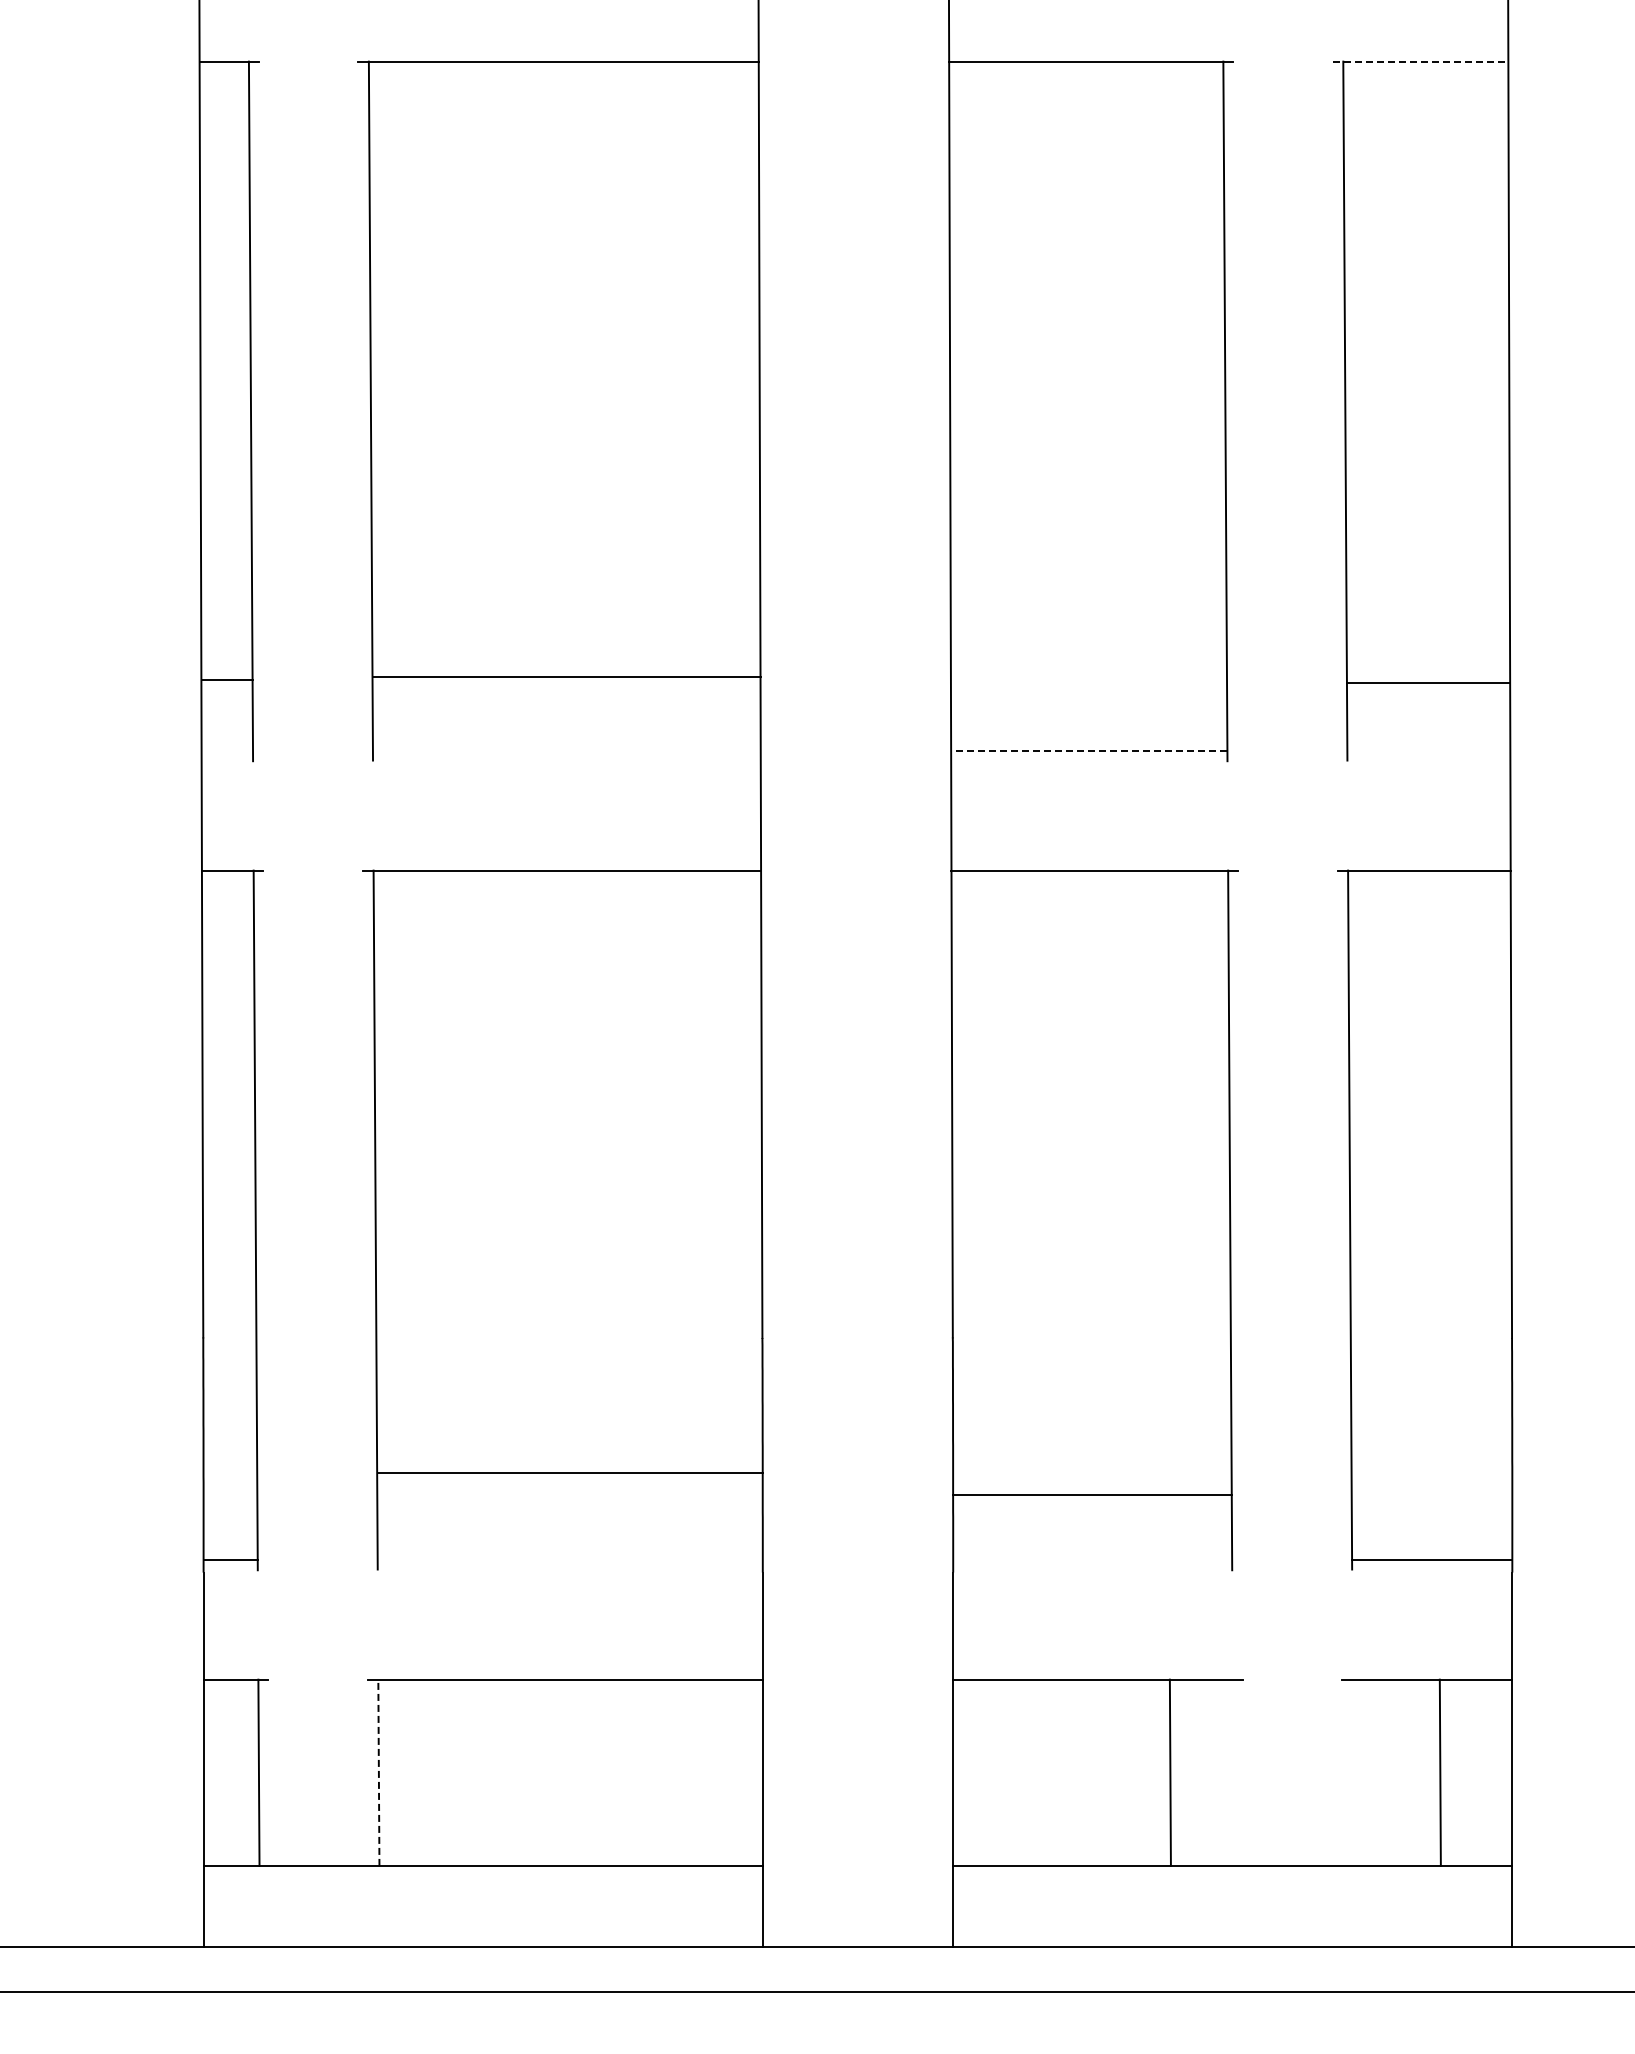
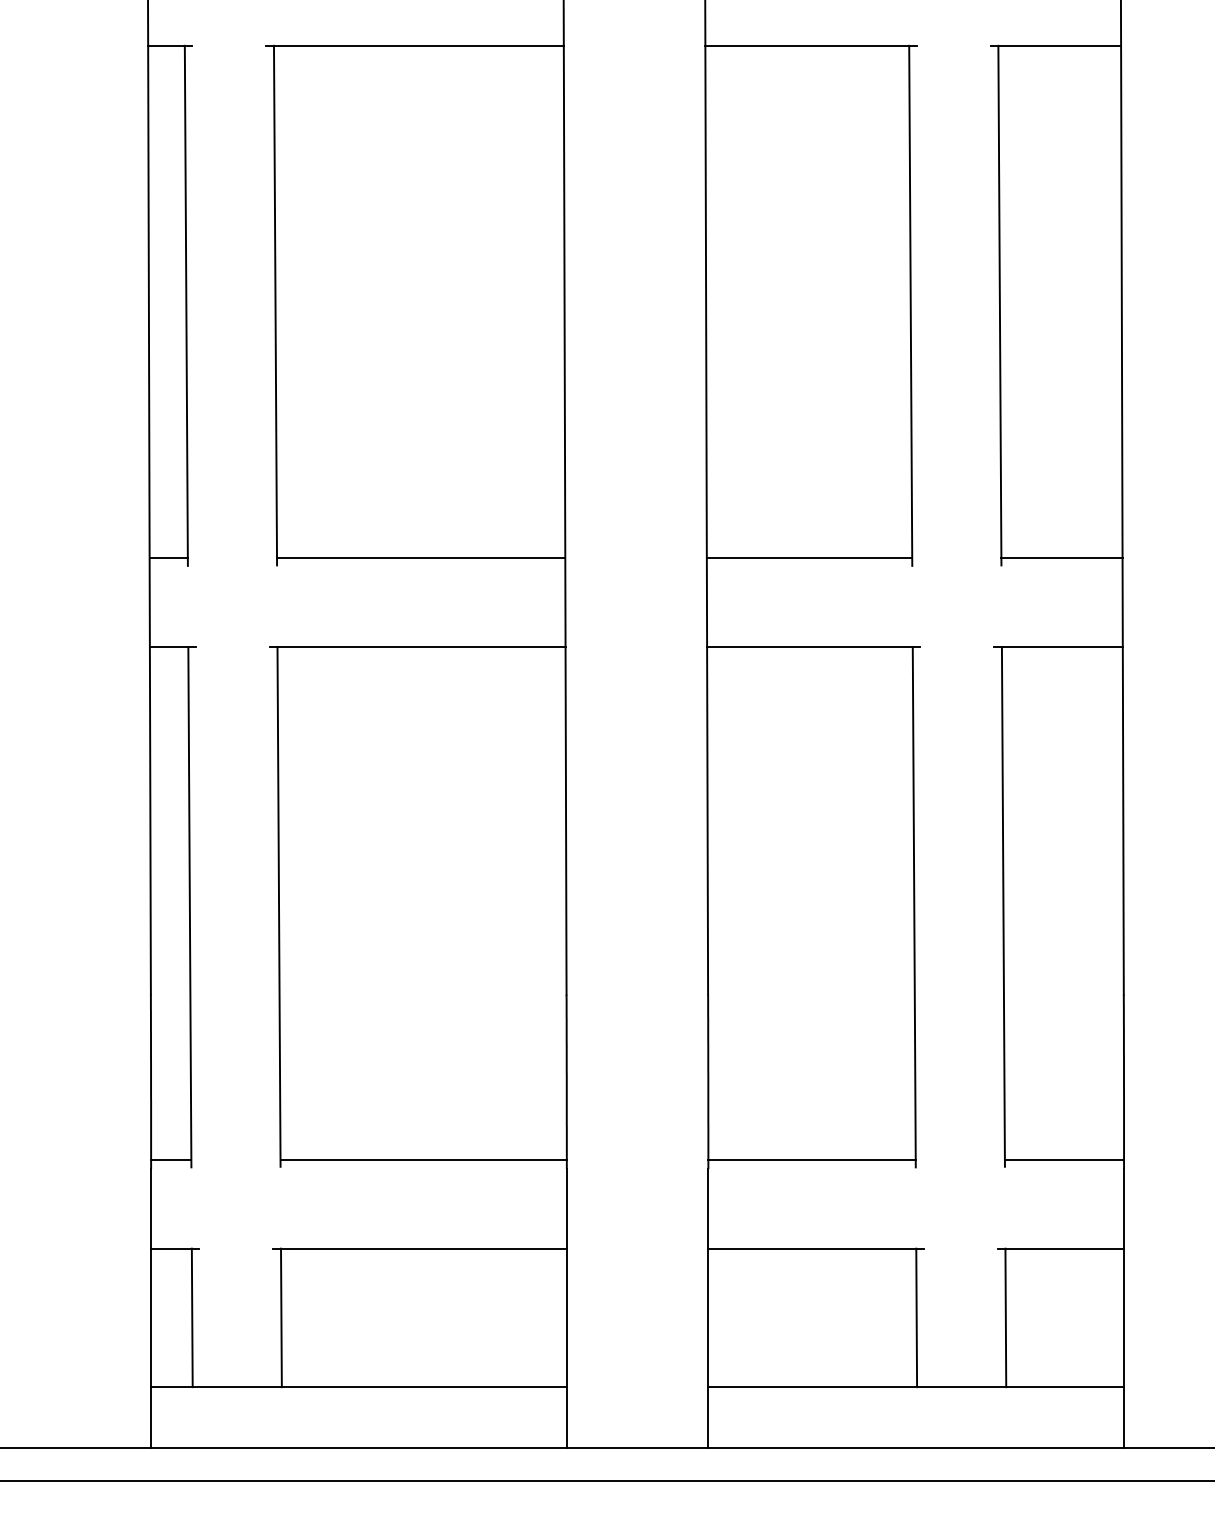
line: (1420, 61) -> (1055, 45), dashed -> solid
line: (566, 676) -> (420, 557), moved
line: (227, 679) -> (168, 557), moved
line: (1428, 682) -> (1061, 557), moved
line: (1088, 750) -> (808, 557), dashed -> solid
line: (569, 1472) -> (423, 1159), moved
line: (1092, 1494) -> (811, 1159), moved
line: (378, 1772) -> (281, 1317), dashed -> solid
line: (1169, 1772) -> (916, 1317), moved
line: (1439, 1772) -> (1005, 1317), moved

